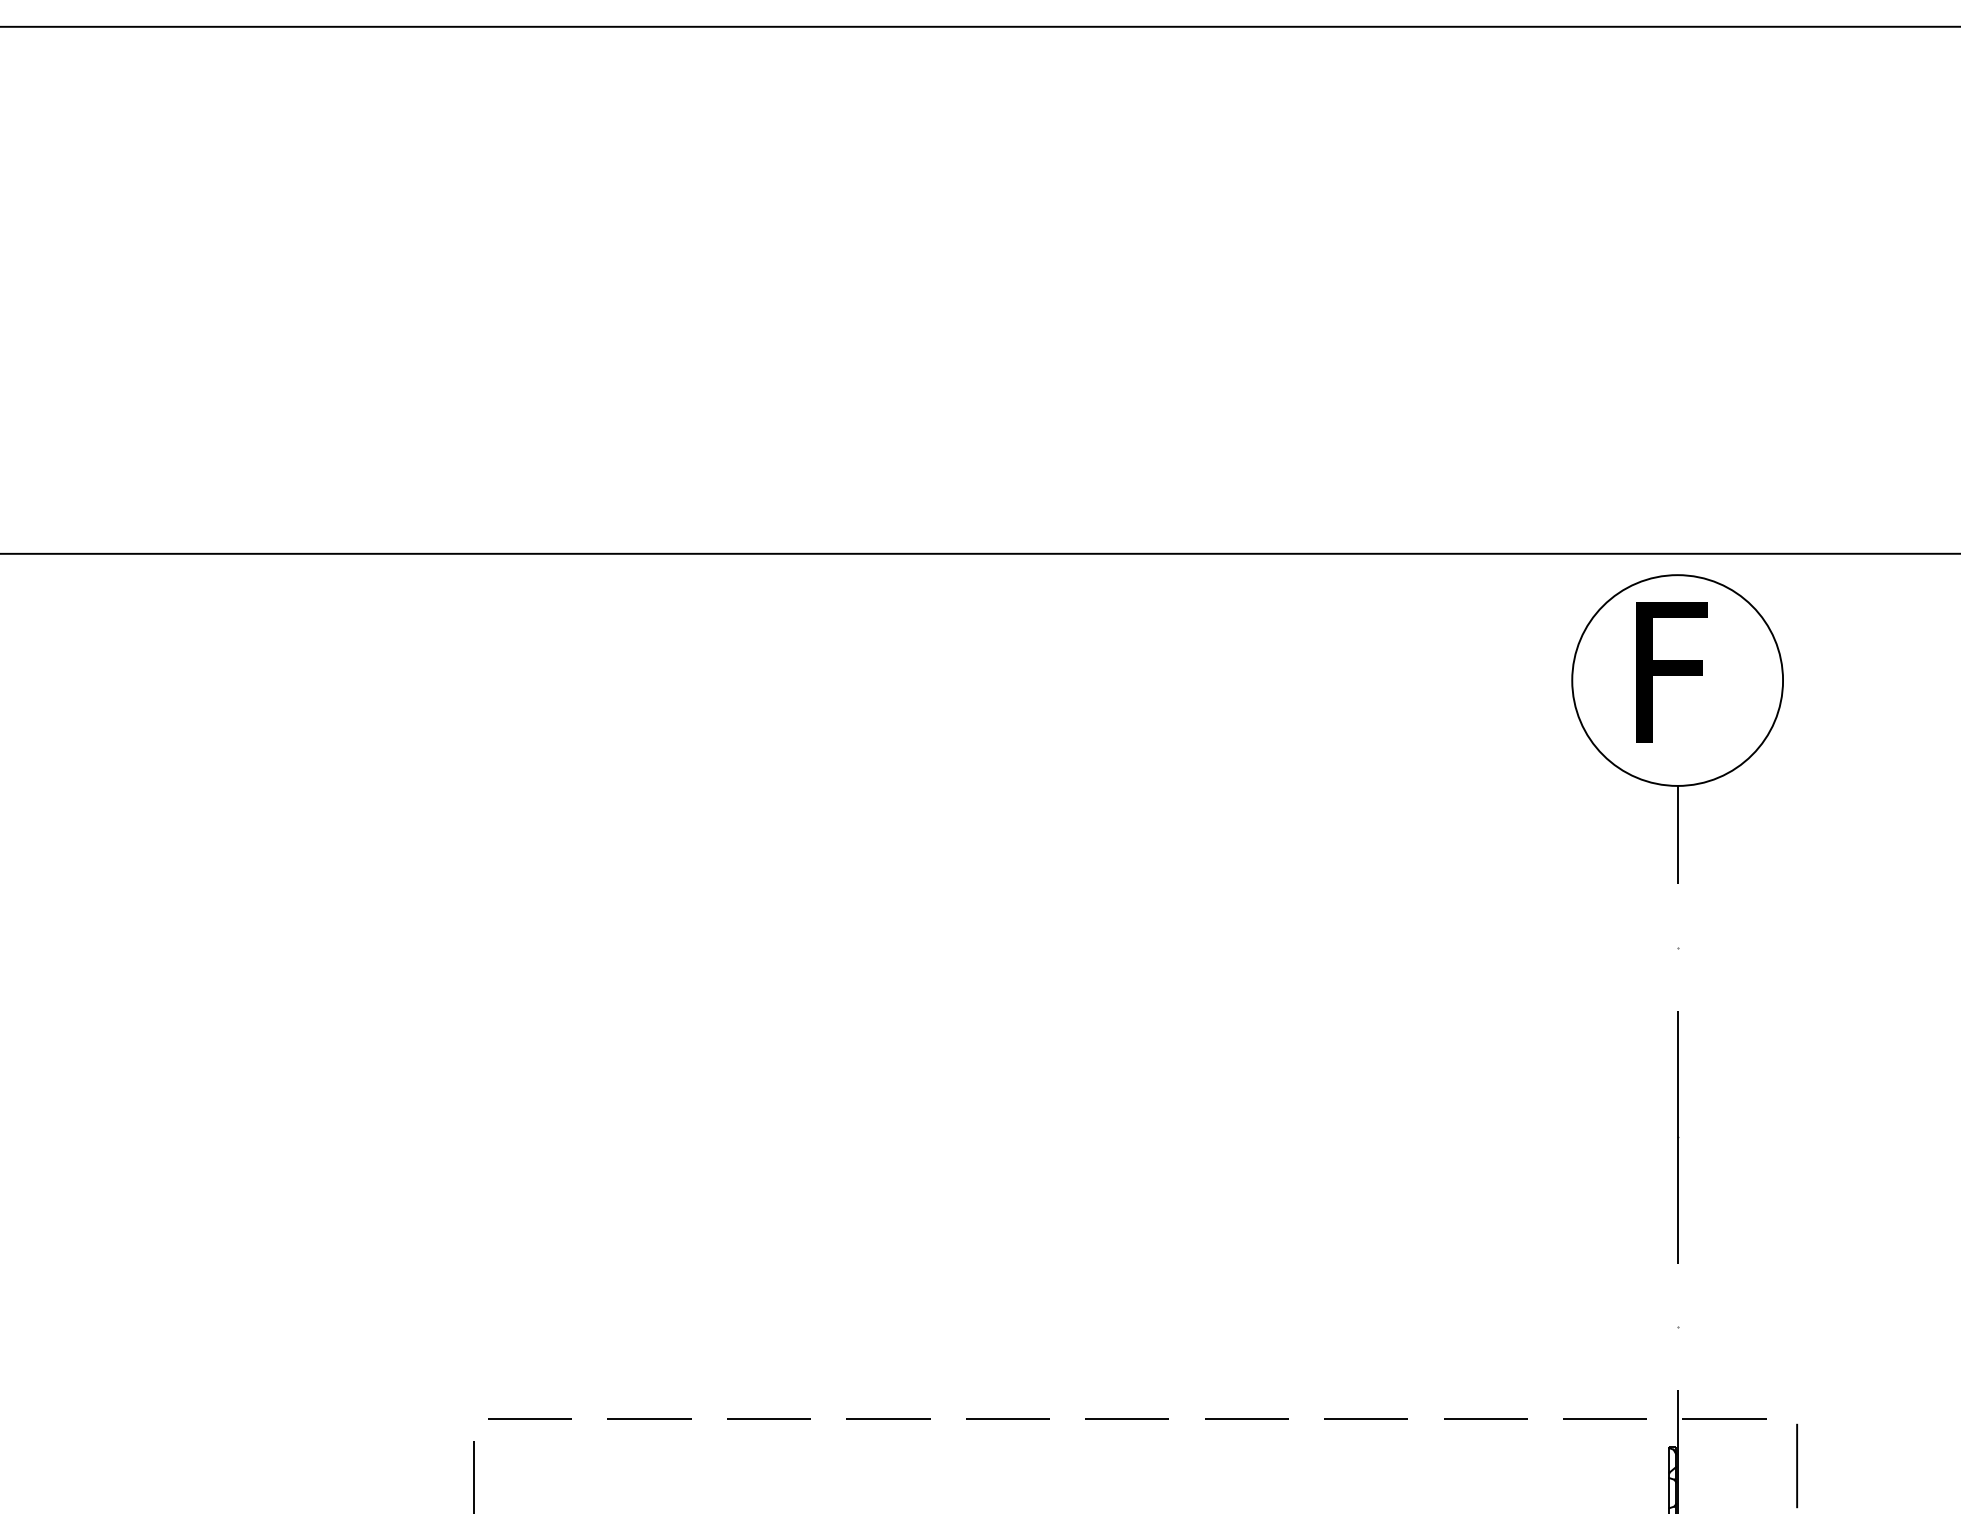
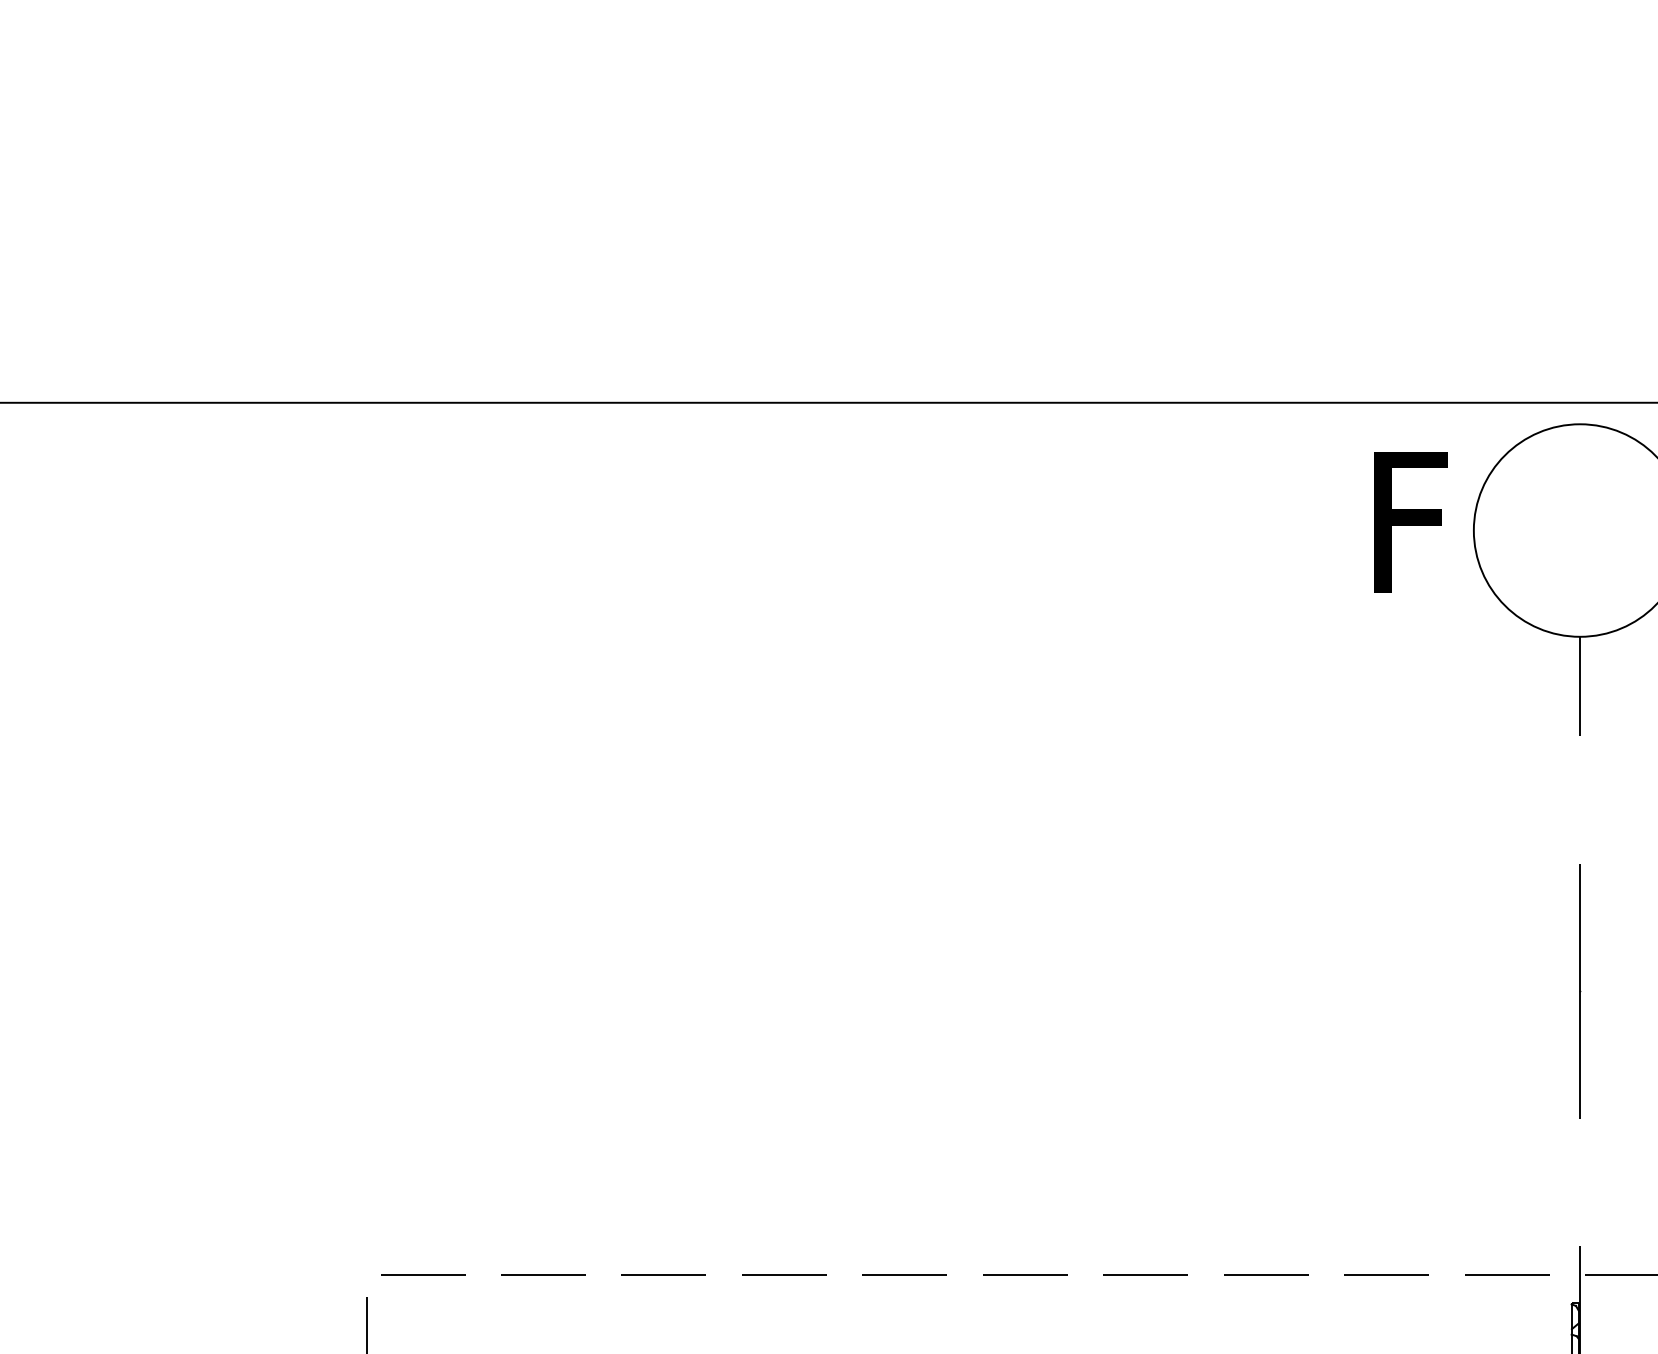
text: (1671, 672) -> (1410, 522), moved

